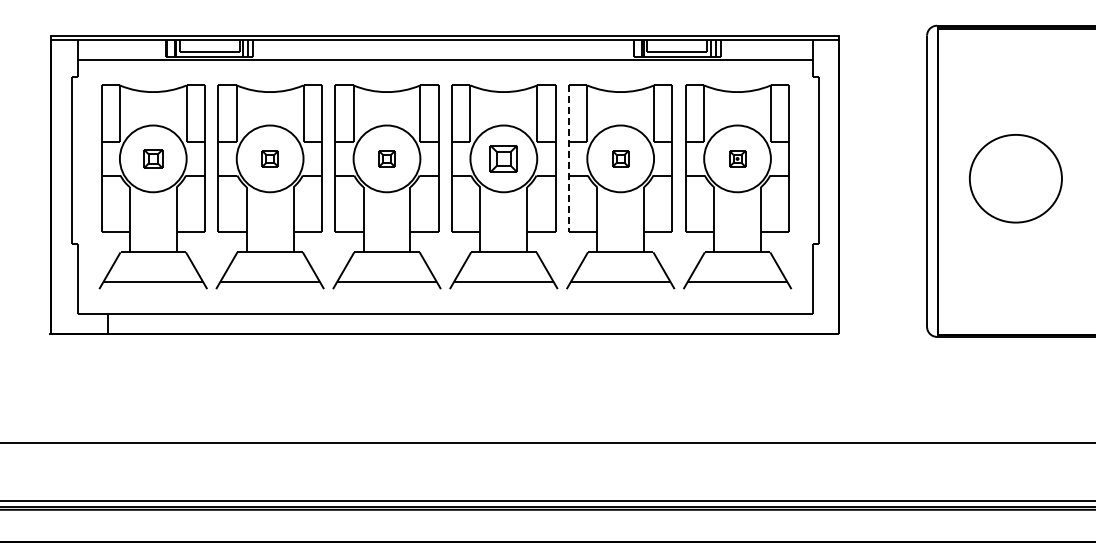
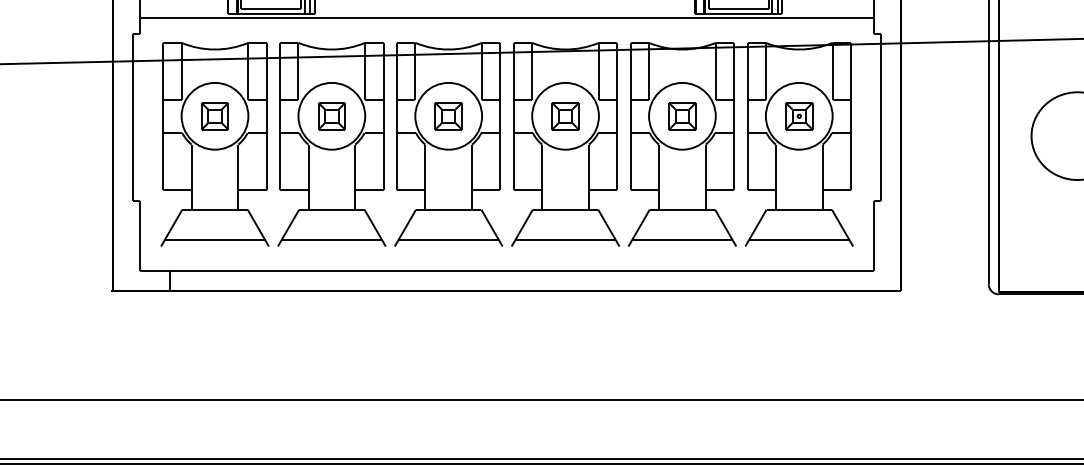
part: (153, 158) -> (215, 115), size x1.43
part: (270, 158) -> (332, 115), size x1.67
part: (386, 158) -> (448, 115), size x1.67
part: (620, 158) -> (682, 115), size x1.67
part: (737, 158) -> (799, 115), size x1.67
line: (568, 159) -> (630, 116), dashed -> solid

